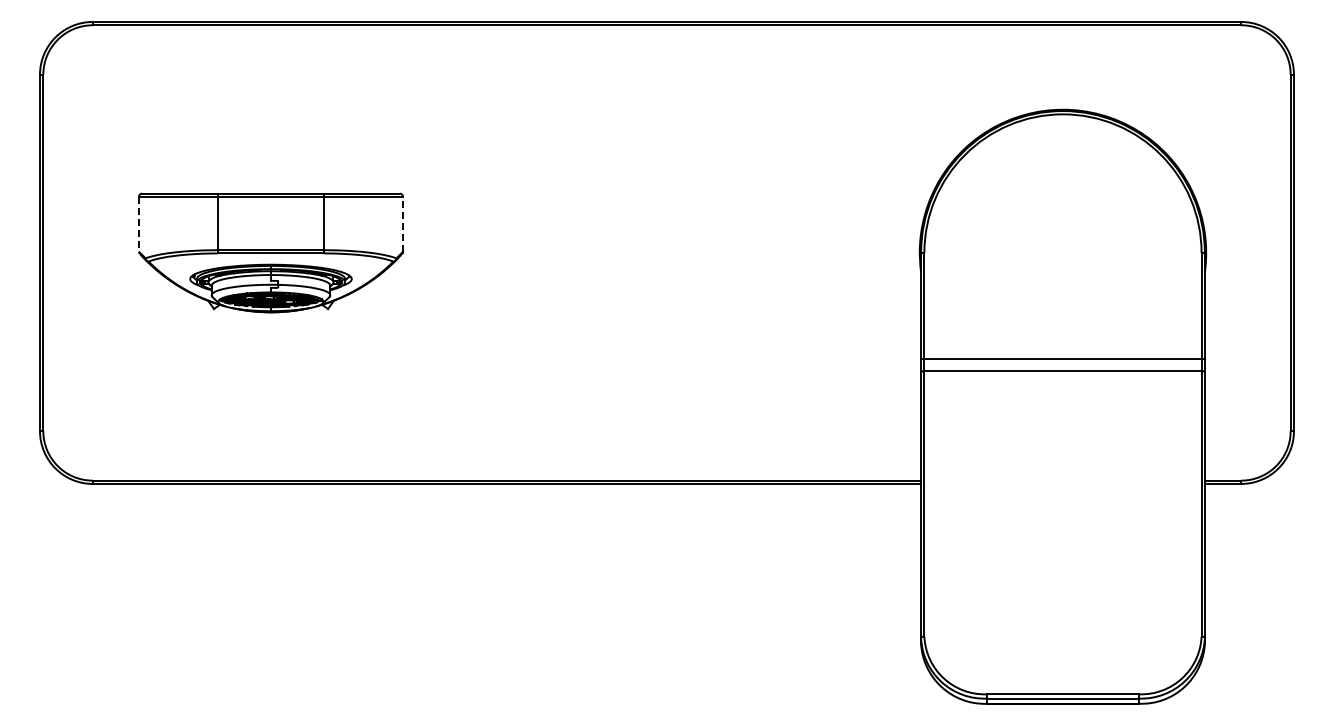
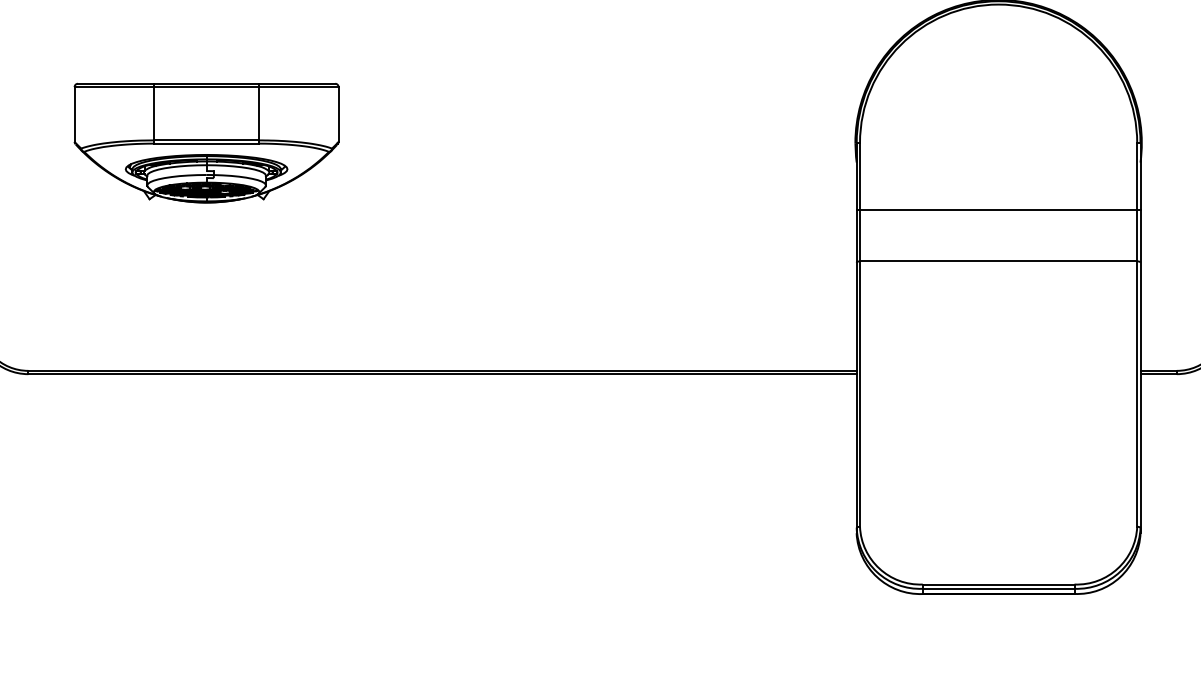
line: (403, 223) -> (339, 113), dashed -> solid
line: (139, 224) -> (75, 114), dashed -> solid
line: (1062, 358) -> (998, 209), moved

